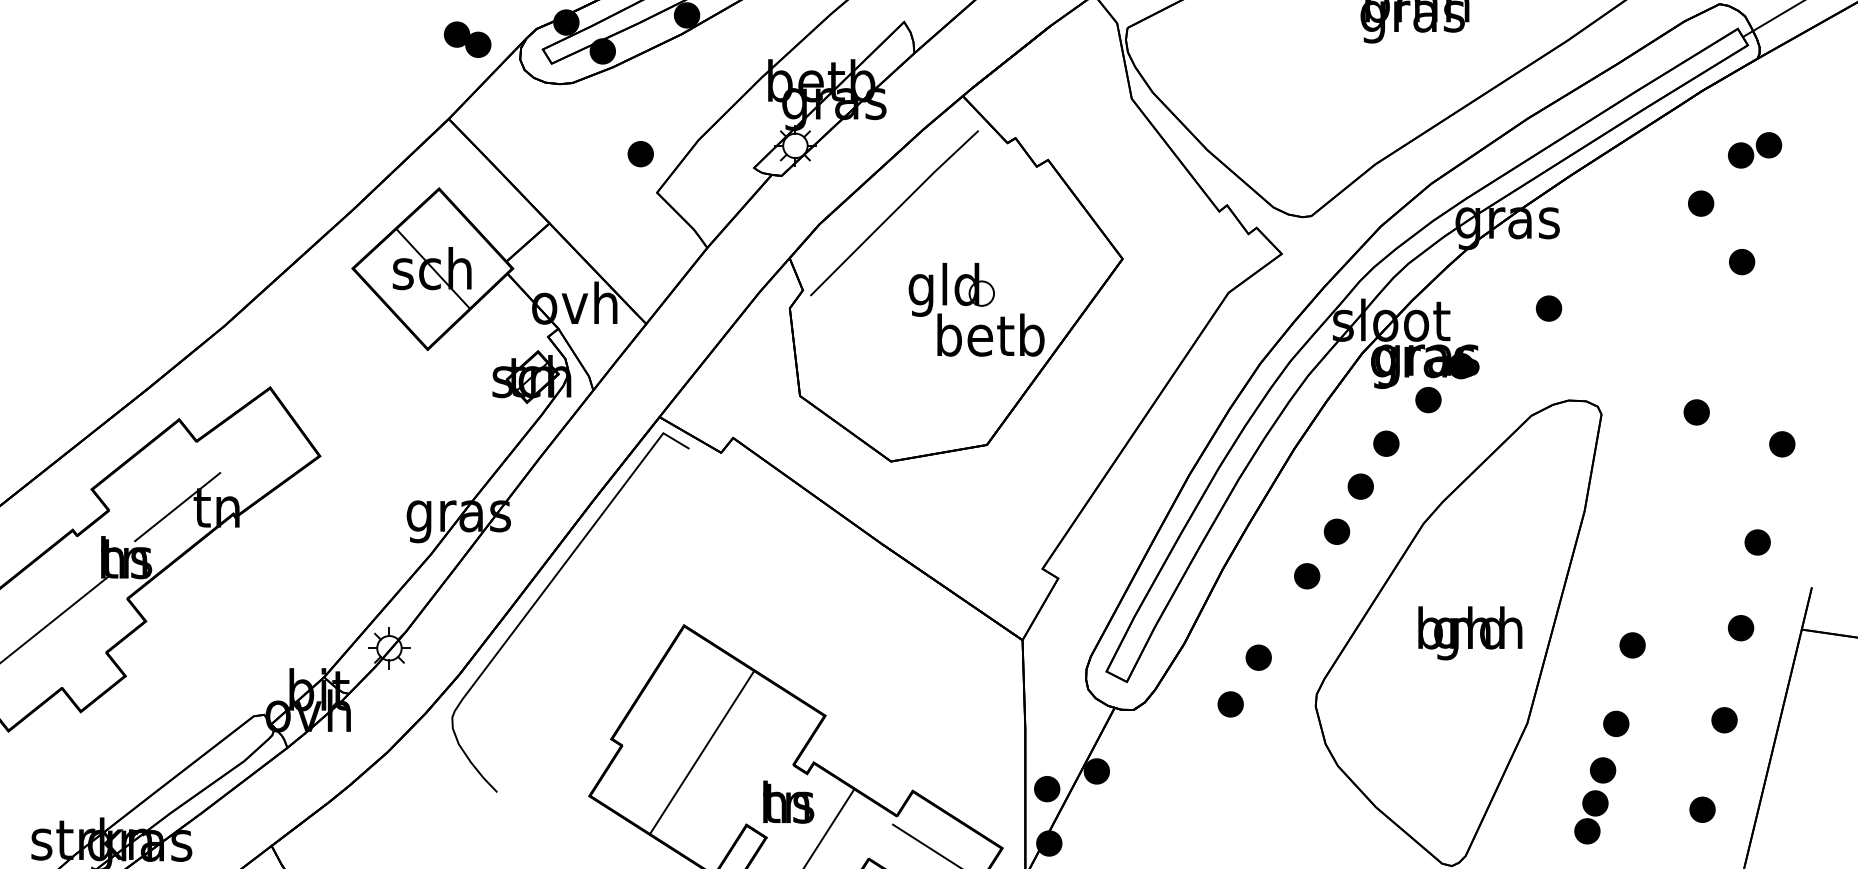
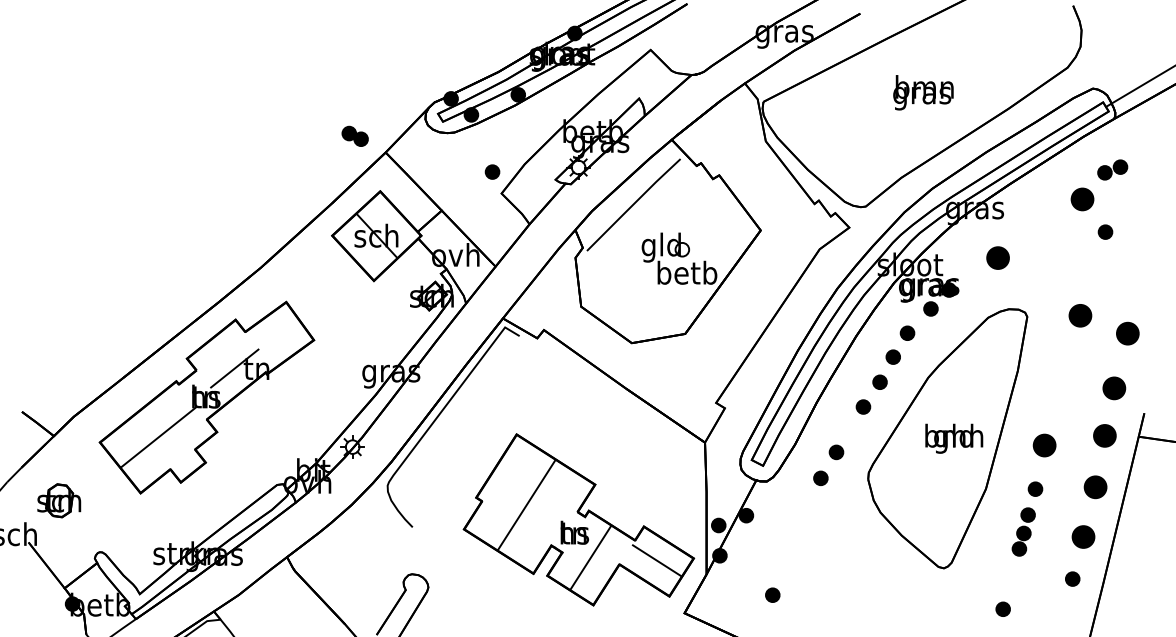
part: (466, 38) -> (354, 135), moved
part: (1700, 203) -> (1082, 199), size x1.6
part: (1548, 307) -> (997, 257), size x1.6
part: (1695, 411) -> (1079, 315), size x1.6
part: (1781, 444) -> (1127, 333), size x1.6
part: (1756, 541) -> (1113, 387), size x1.6
part: (1740, 627) -> (1104, 435), size x1.6
part: (1632, 645) -> (1044, 445), size x1.6
part: (1724, 719) -> (1095, 486), size x1.6
part: (1702, 808) -> (1083, 536), size x1.6

